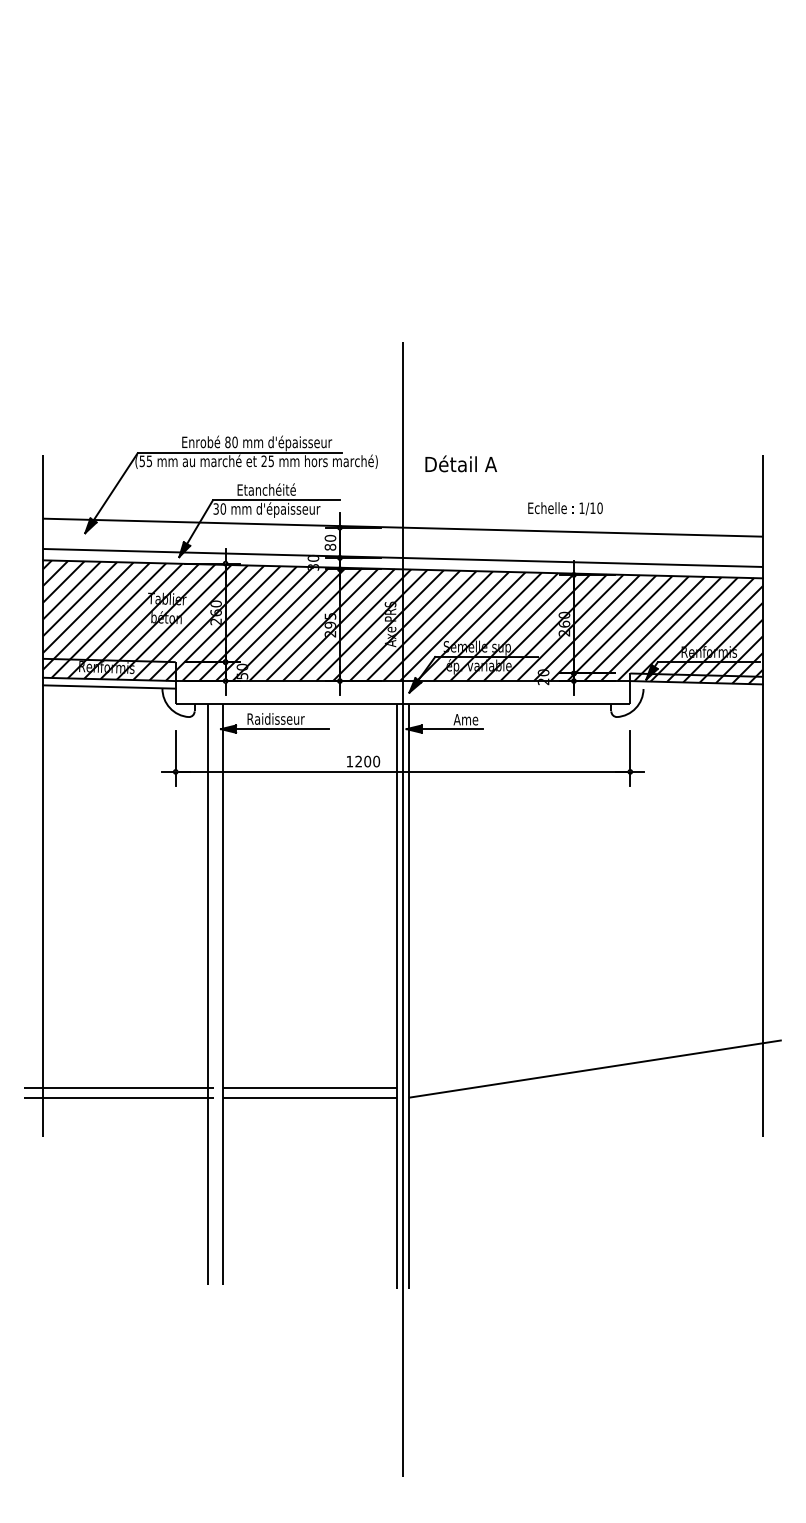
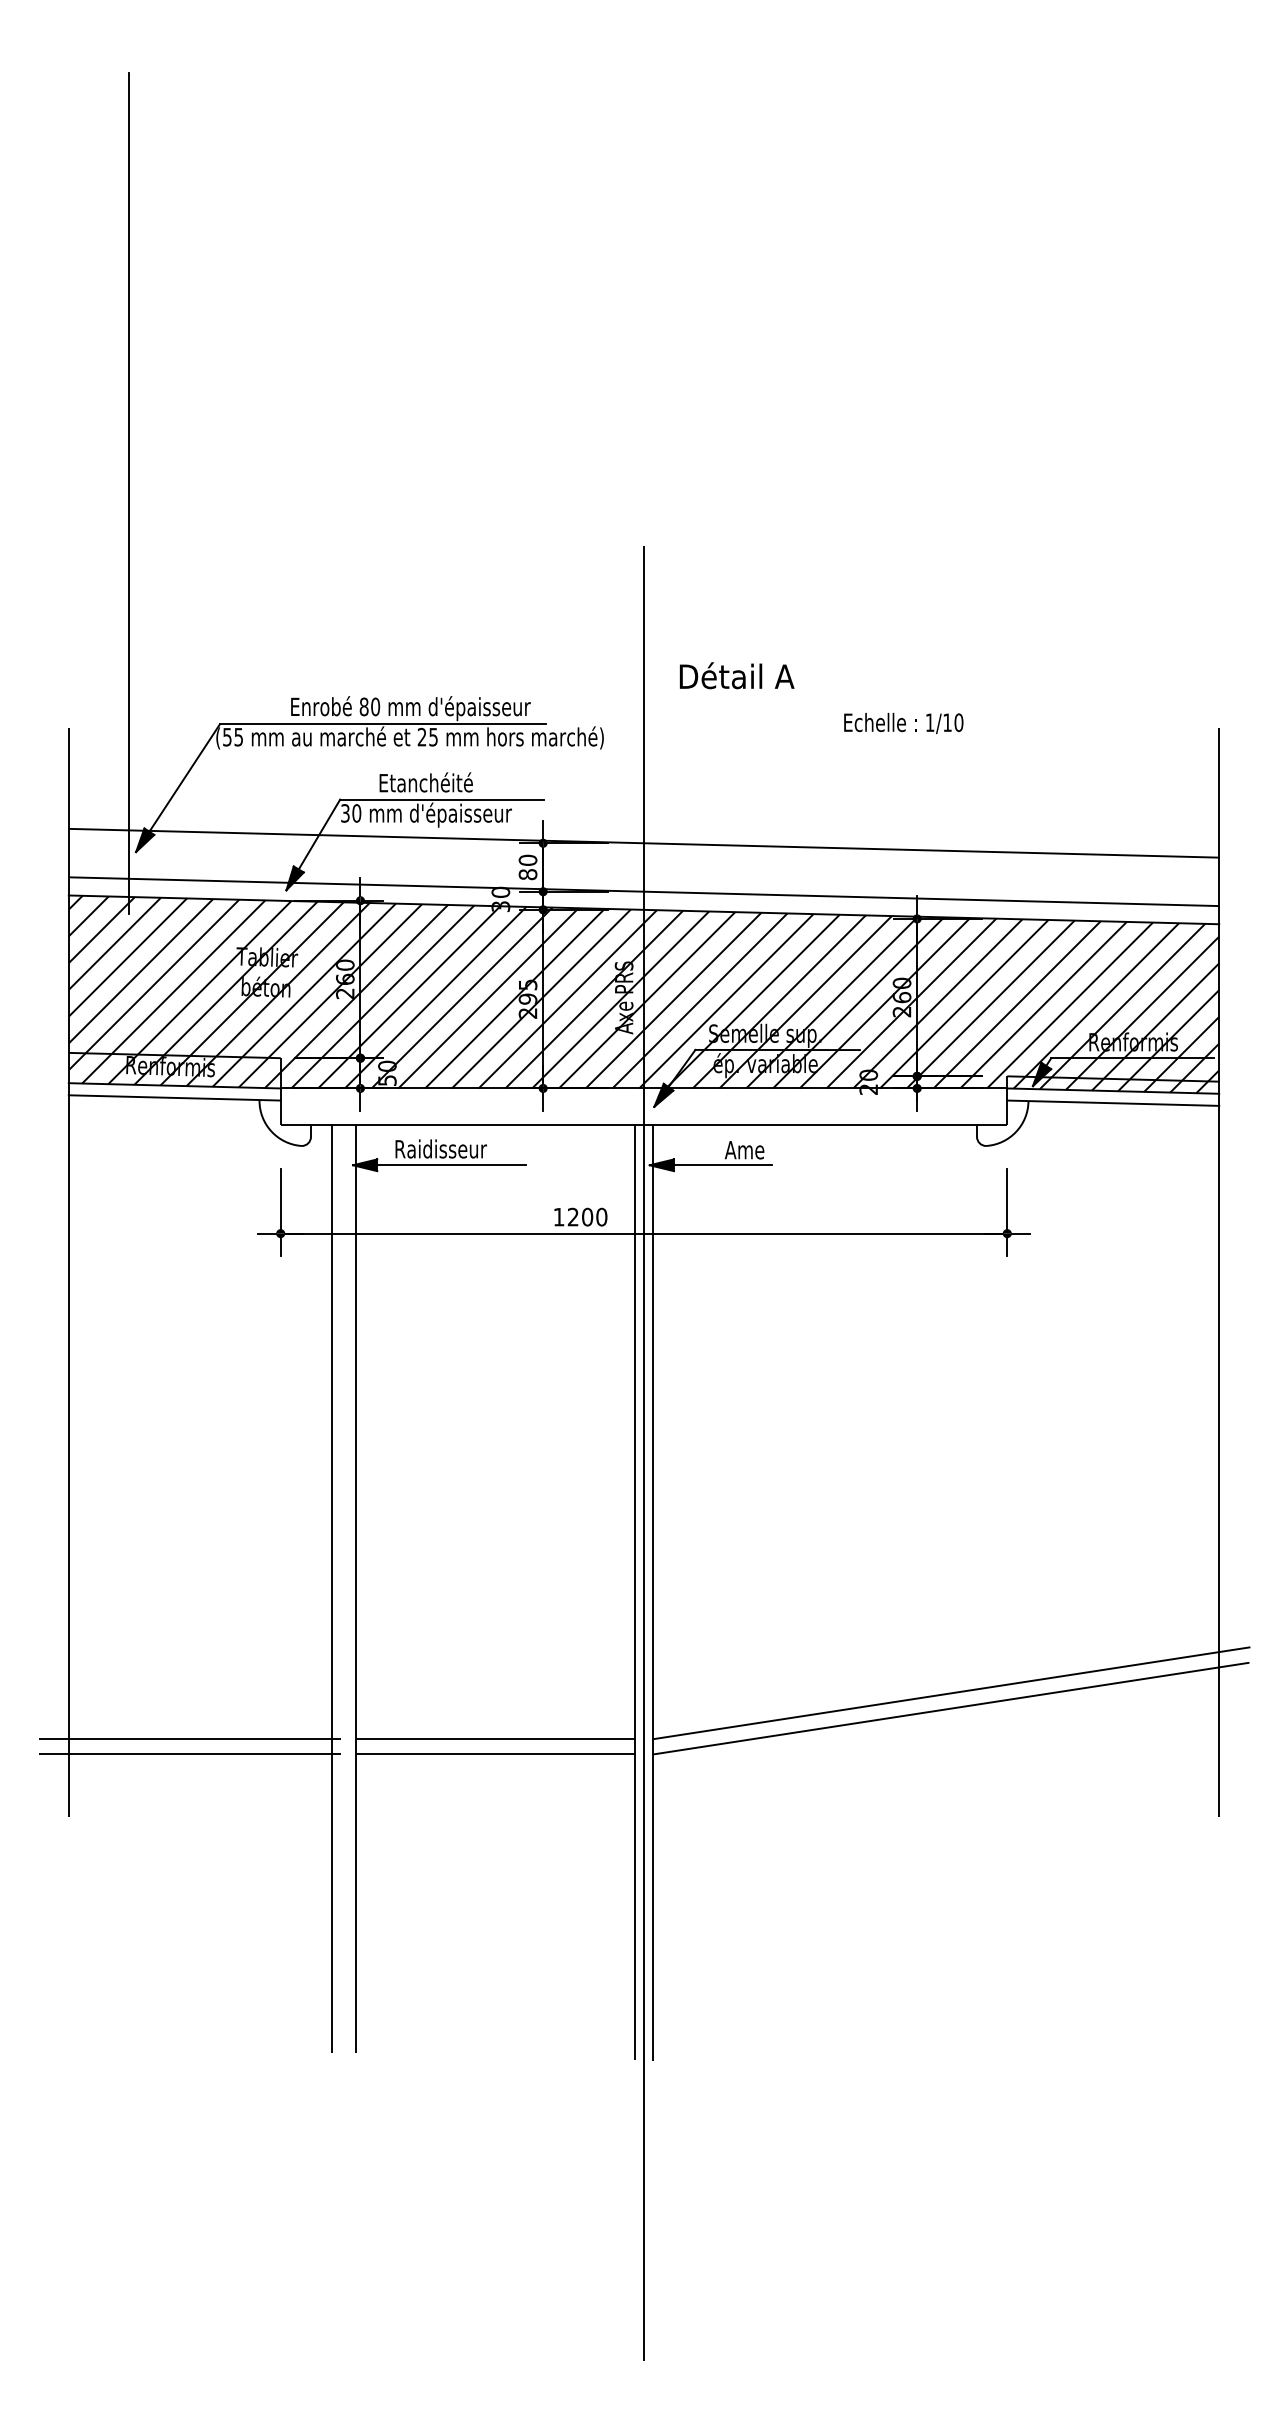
line: (81, 308) -> (130, 492), added
text: (460, 463) -> (735, 675), moved
text: (565, 508) -> (903, 723), moved
line: (696, 689) -> (1113, 1101), added
line: (594, 1059) -> (950, 1693), added

